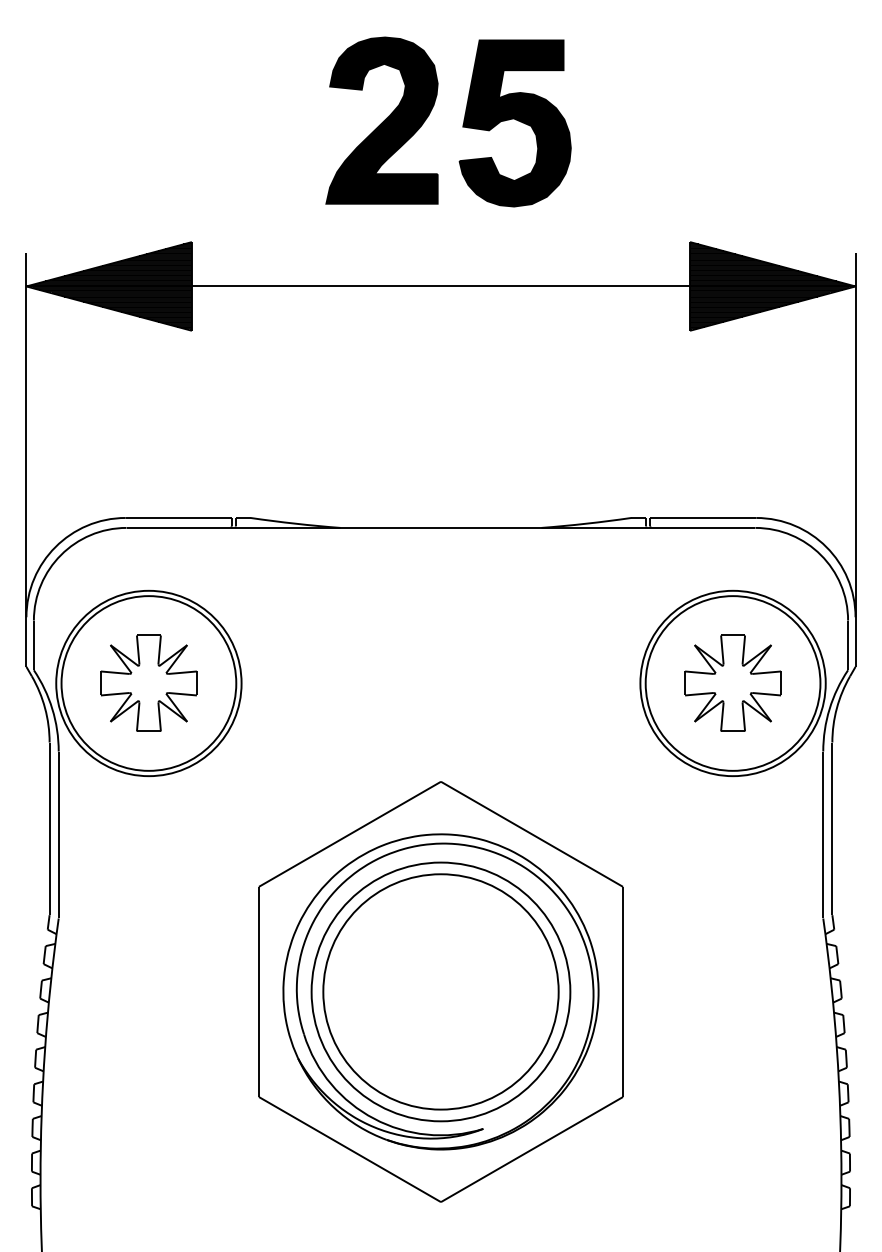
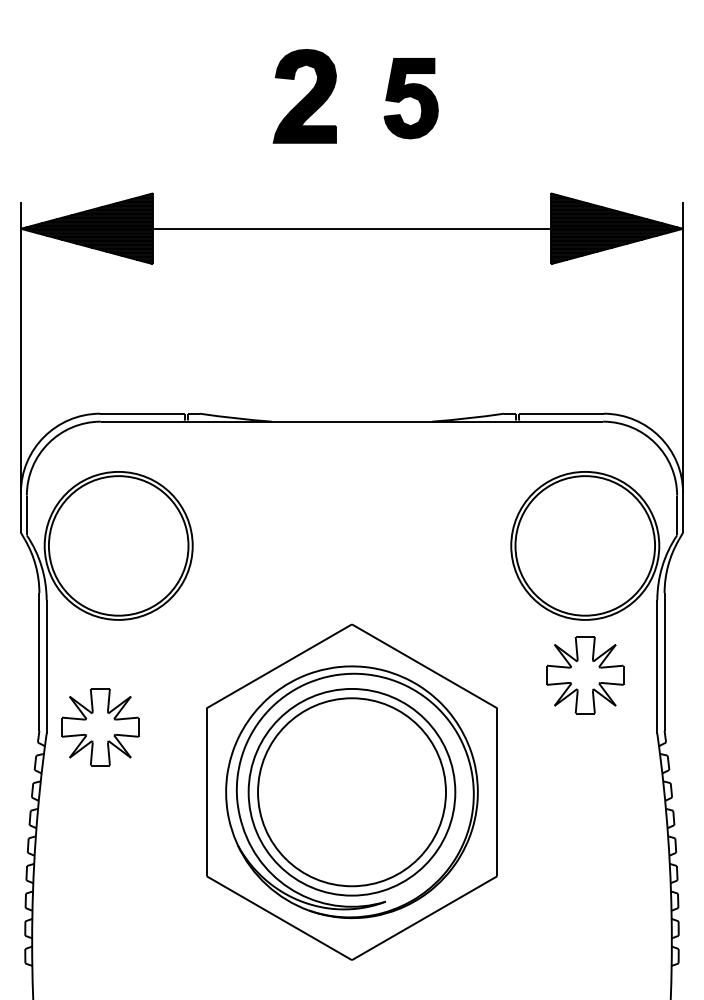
part: (381, 120) -> (304, 96), size x0.7
part: (514, 123) -> (410, 98), size x0.6
part: (148, 682) -> (100, 726), moved
part: (732, 682) -> (584, 674), moved

